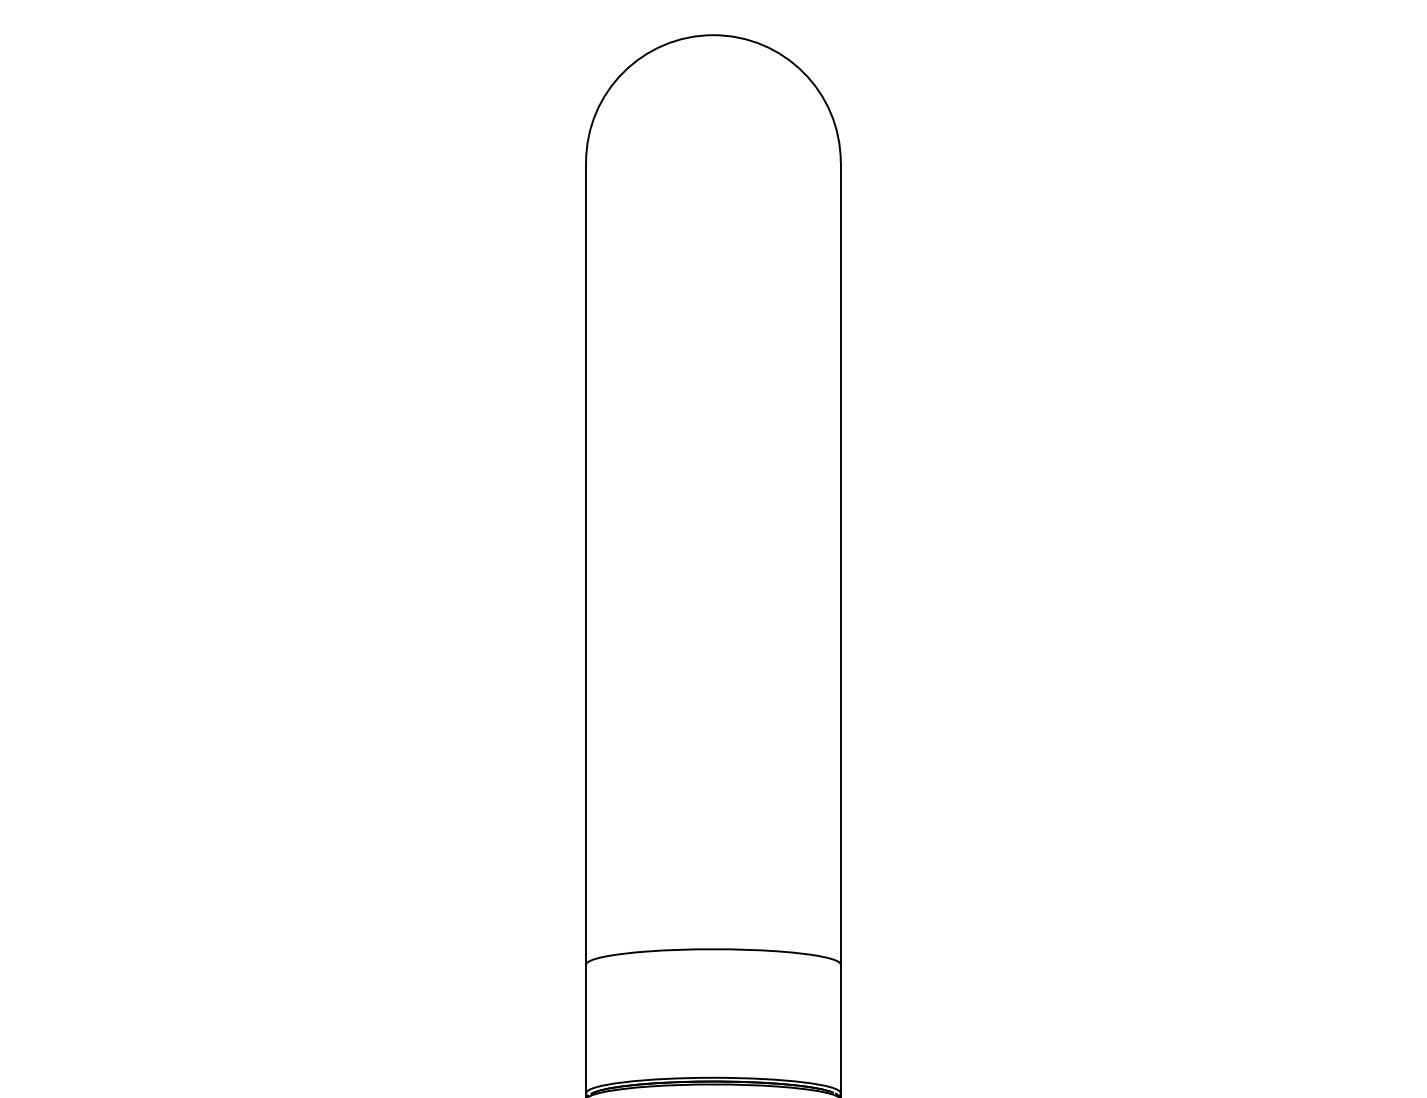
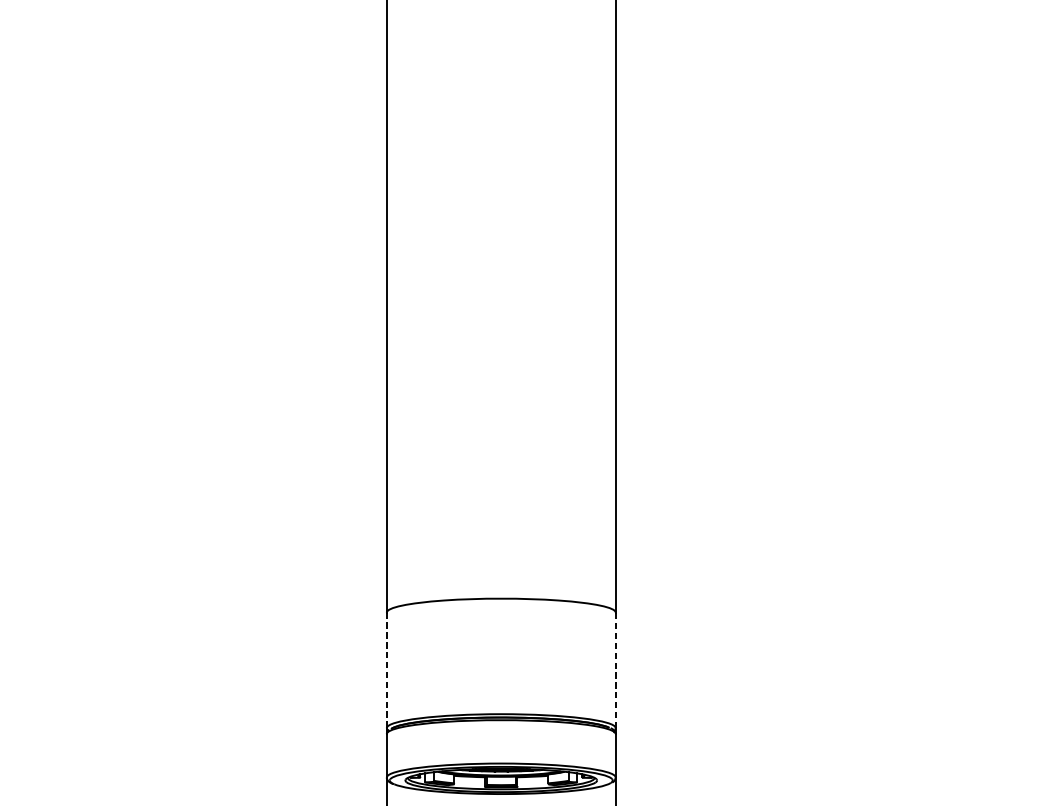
line: (840, 1028) -> (615, 669), solid -> dashed
line: (586, 1029) -> (387, 670), solid -> dashed

